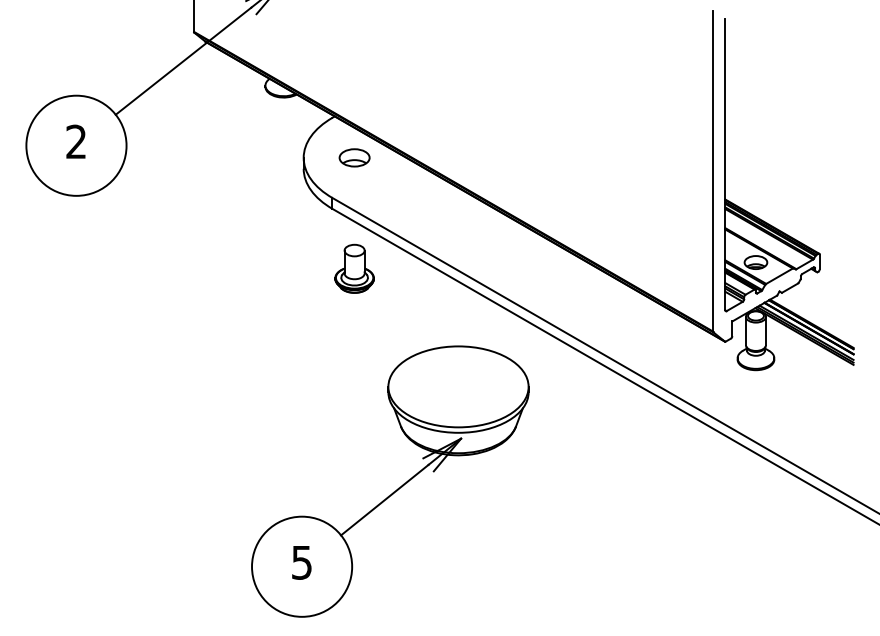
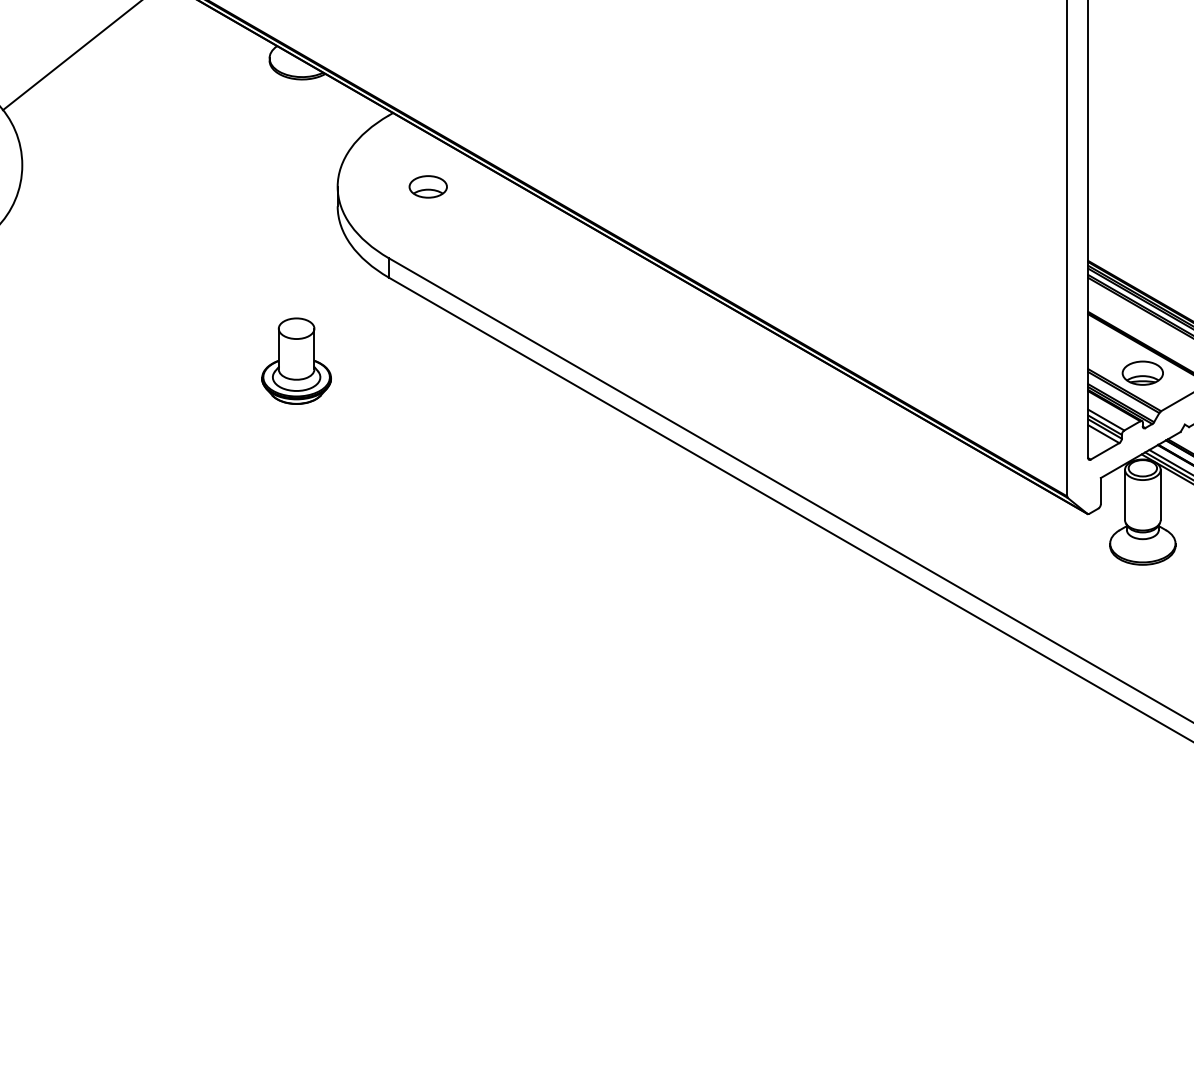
part: (354, 157) -> (428, 186), size x0.7
part: (354, 268) -> (296, 360), moved
part: (397, 488) -> (504, 775), removed

